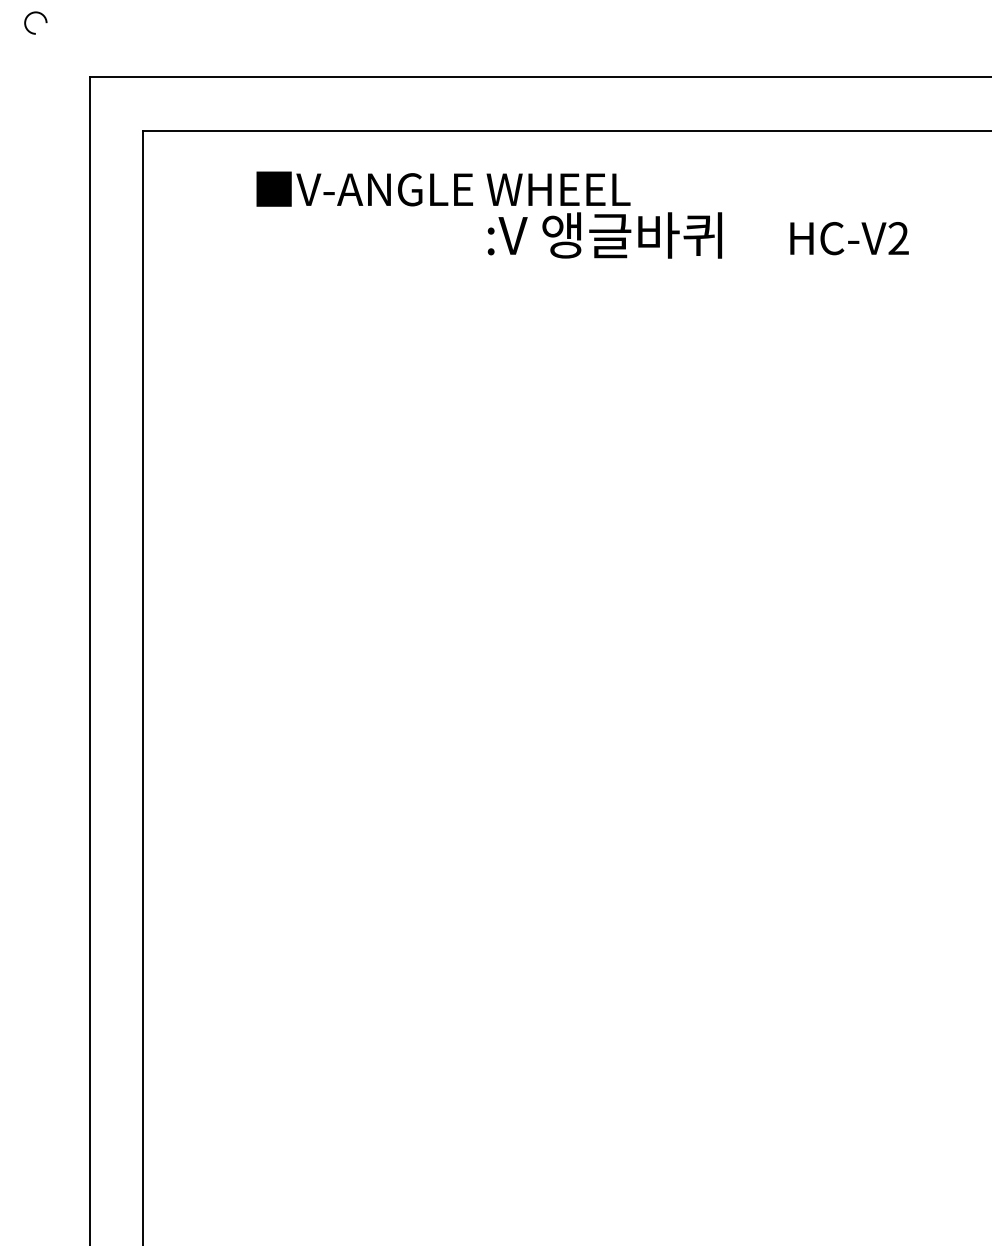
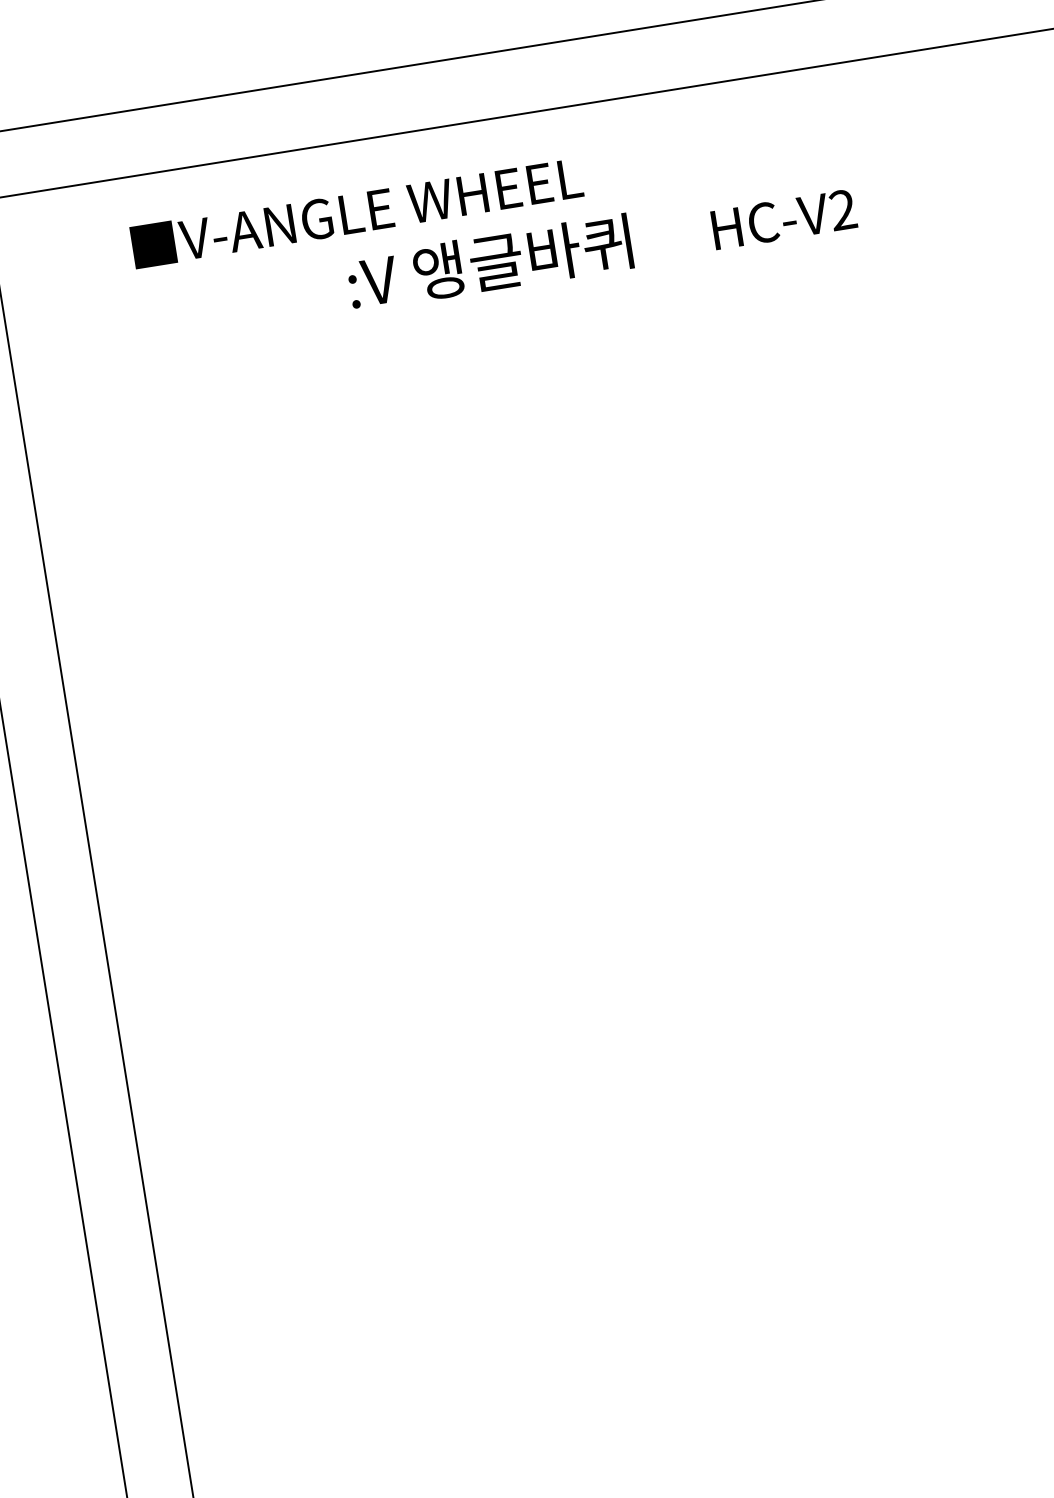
text: (697, 235) -> (601, 245), moved

